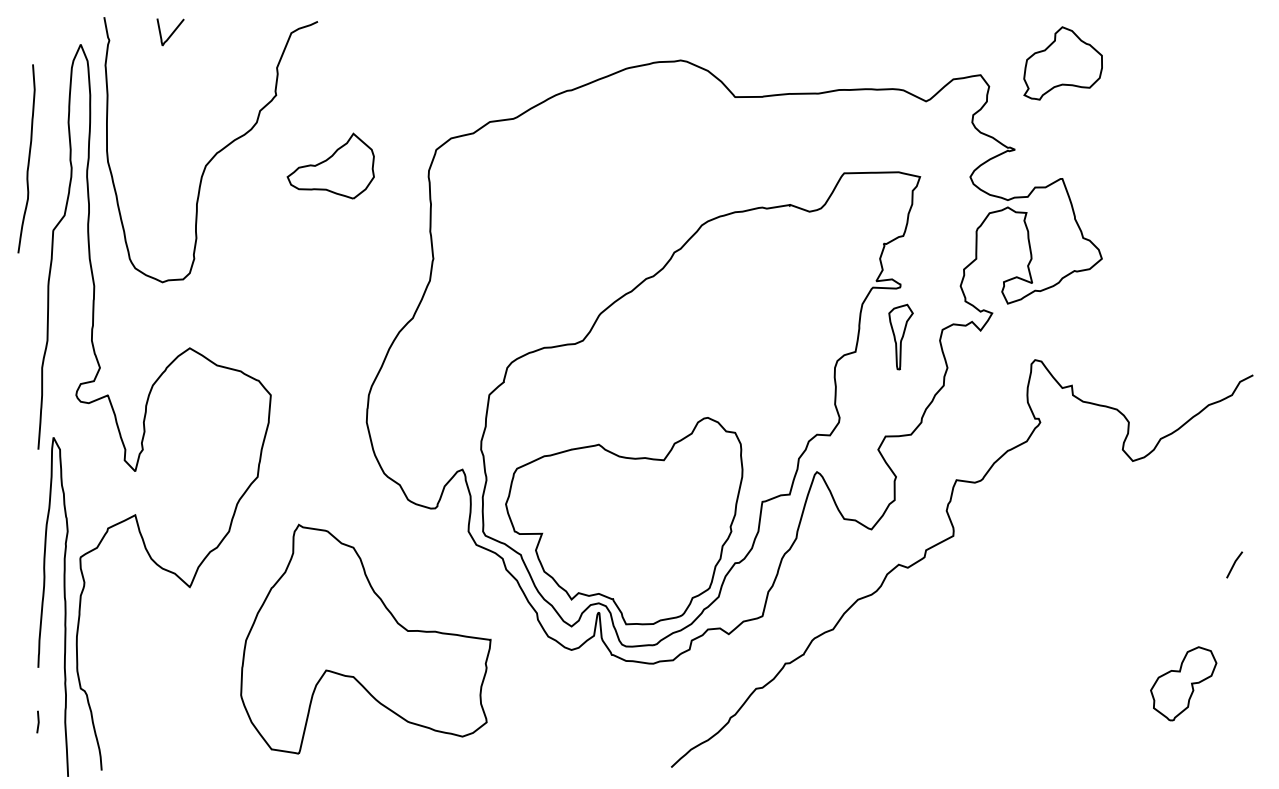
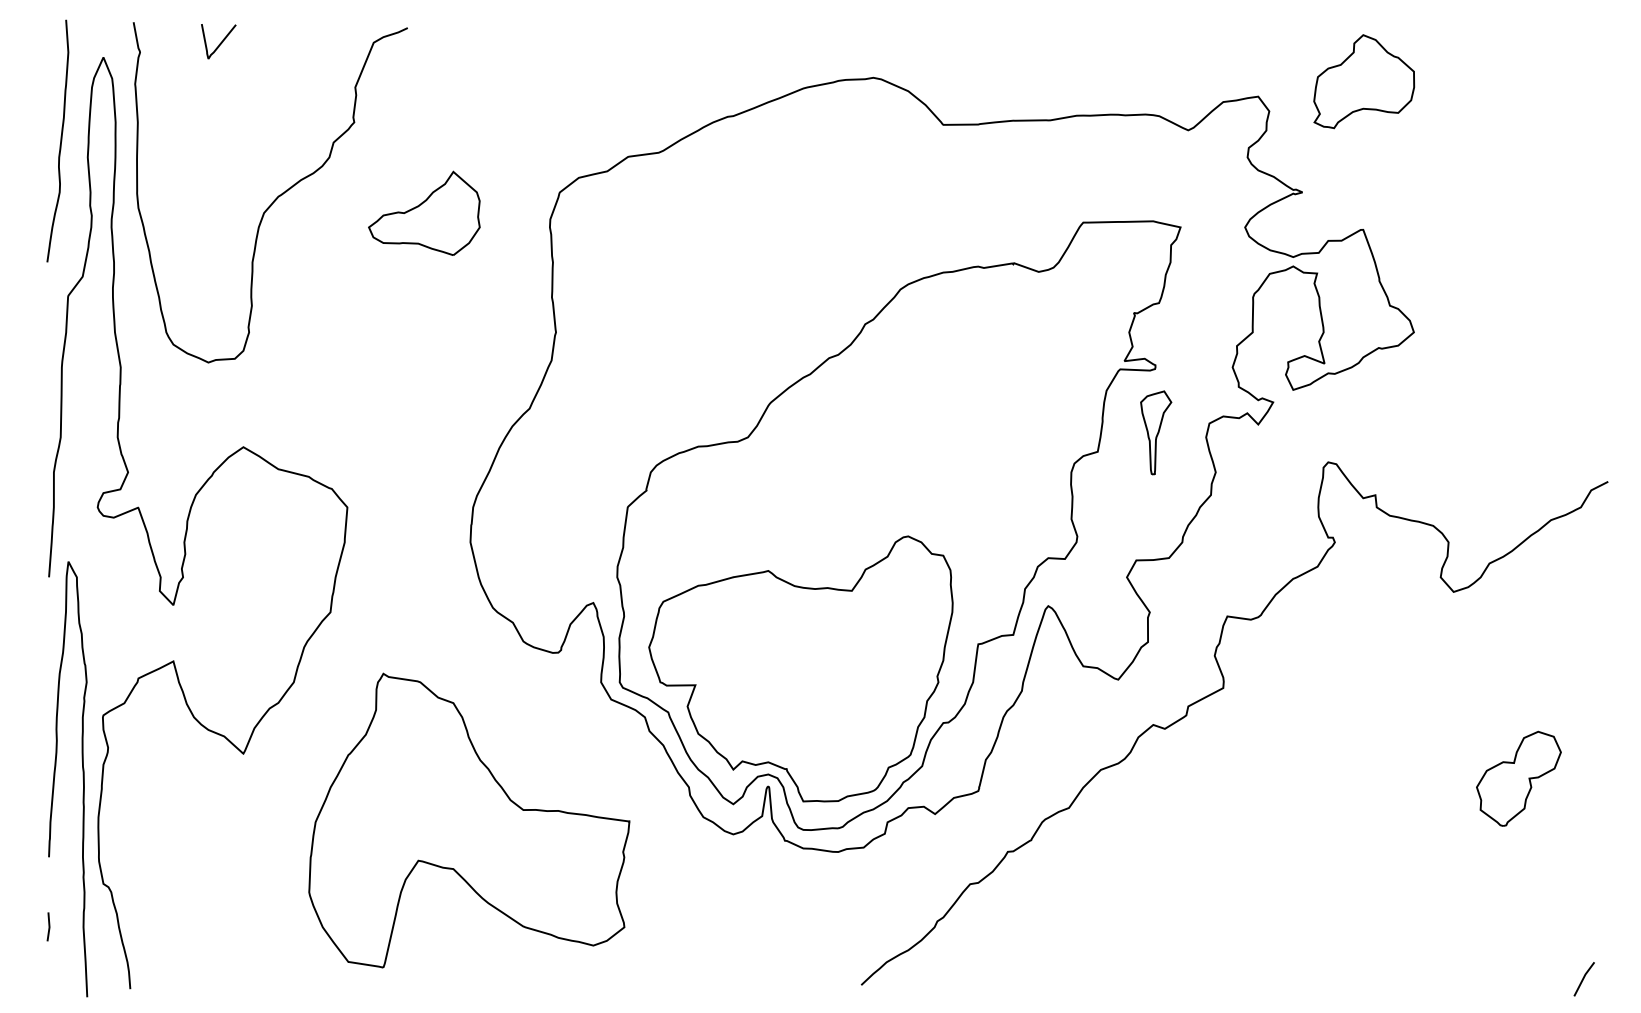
curve: (28, 158) -> (60, 140), moved
line: (1234, 565) -> (1583, 979), moved
part: (1183, 683) -> (1518, 778), moved

